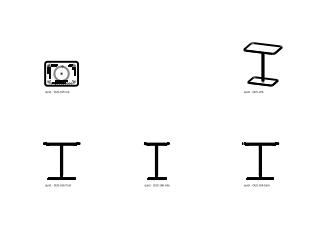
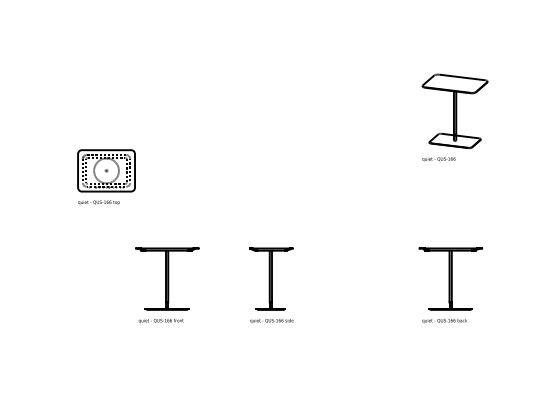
part: (61, 76) -> (106, 175), moved
part: (61, 164) -> (166, 284), moved

